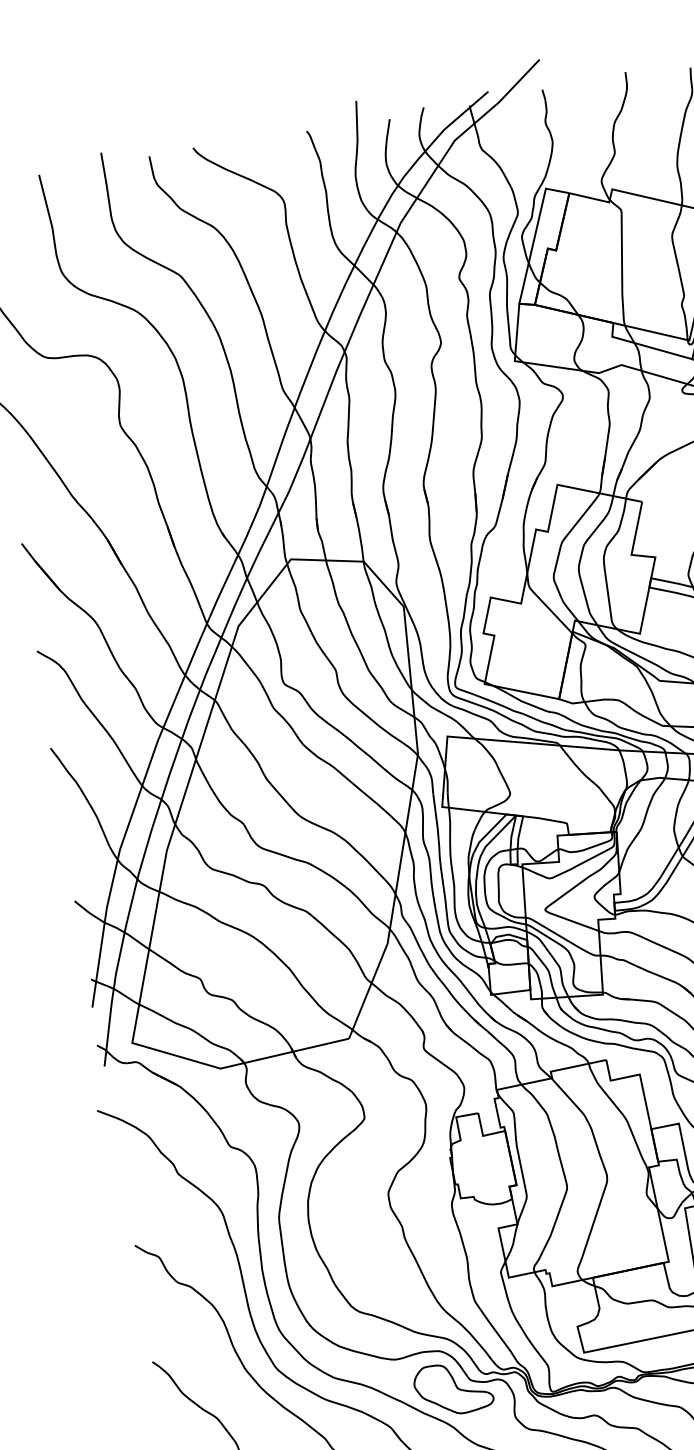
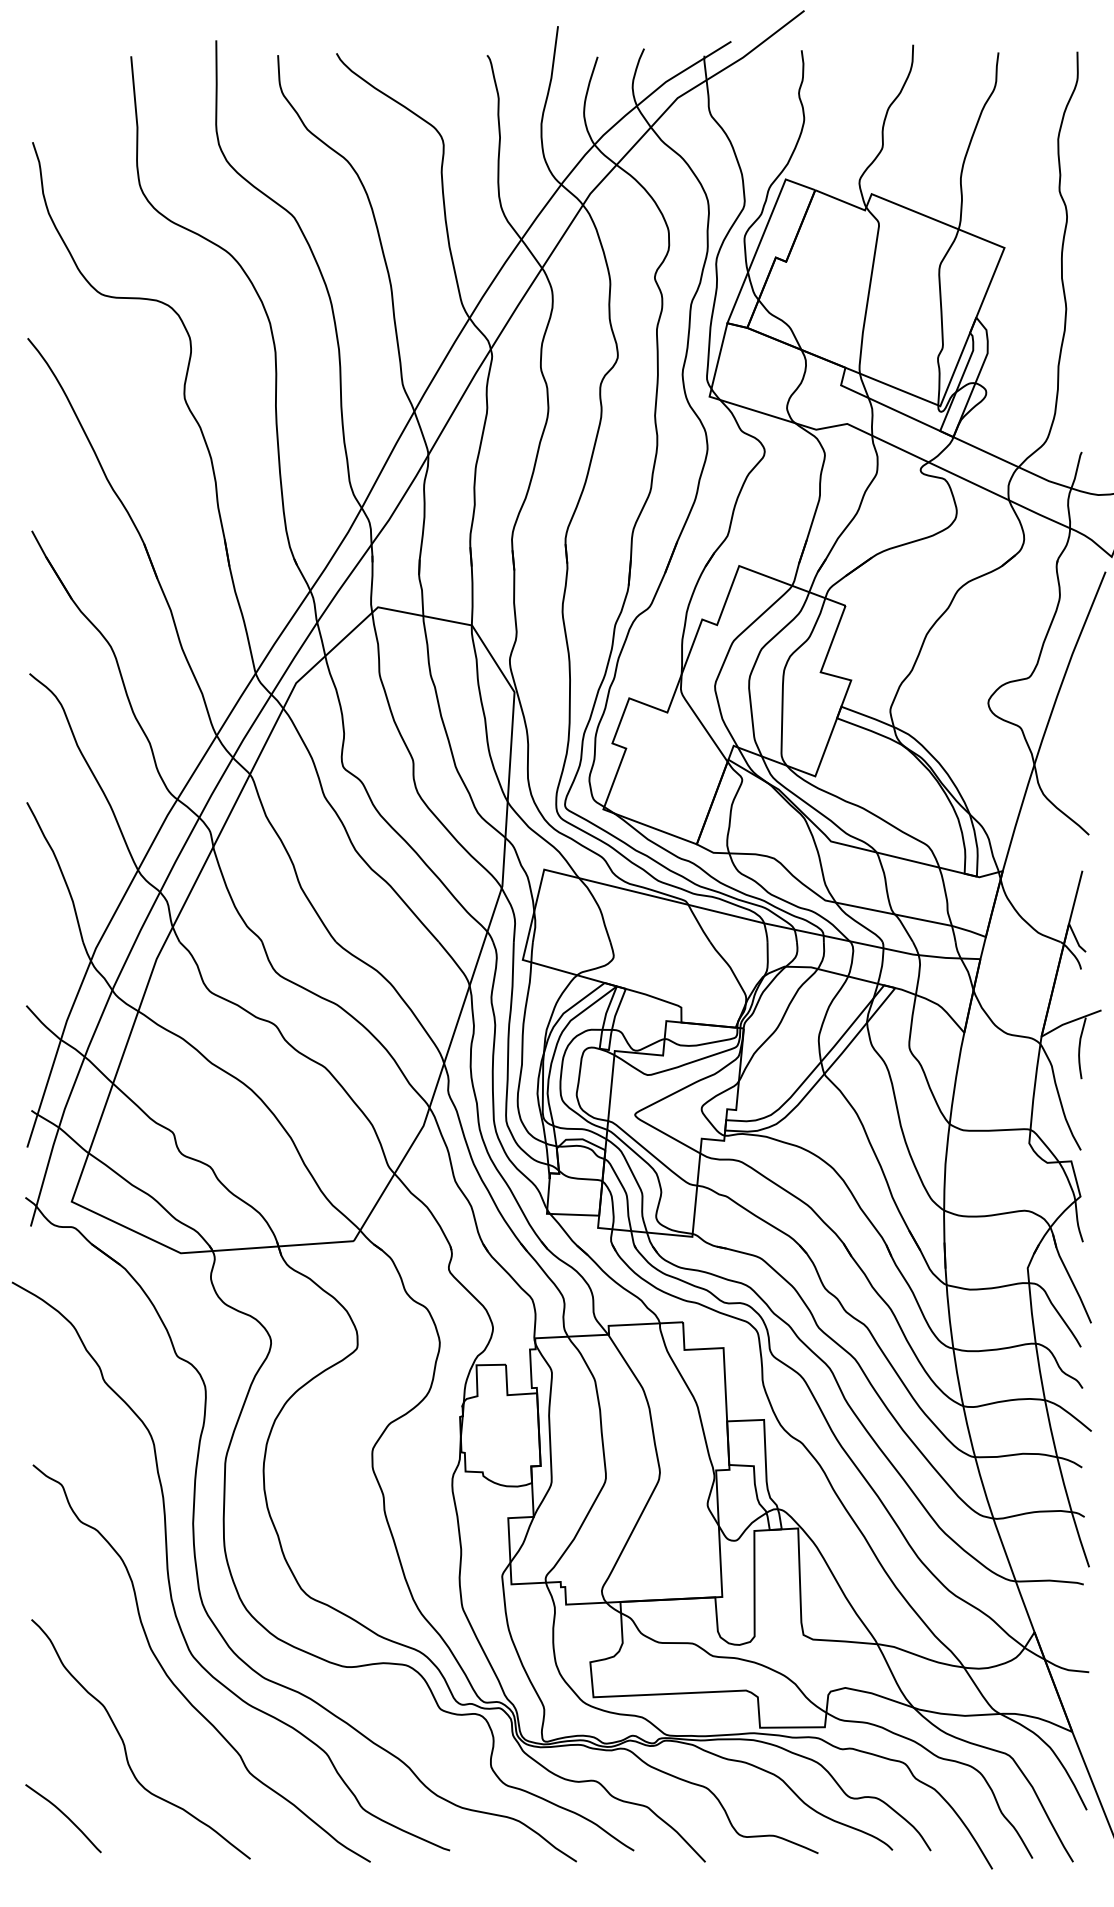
part: (453, 1388) -> (416, 1716), removed

